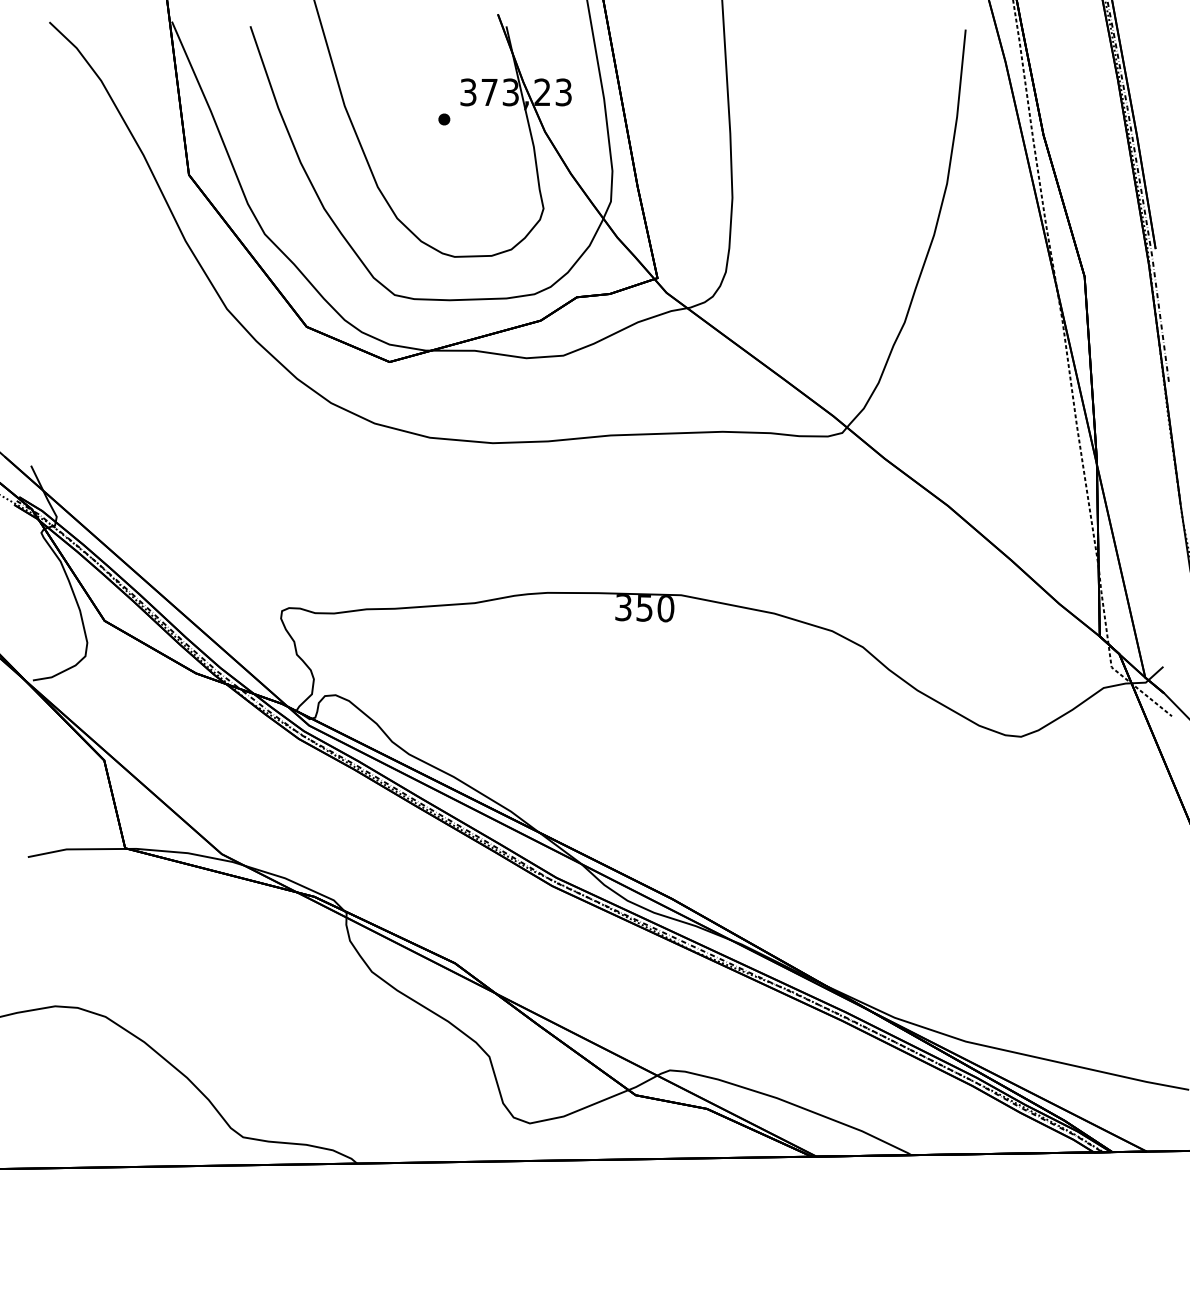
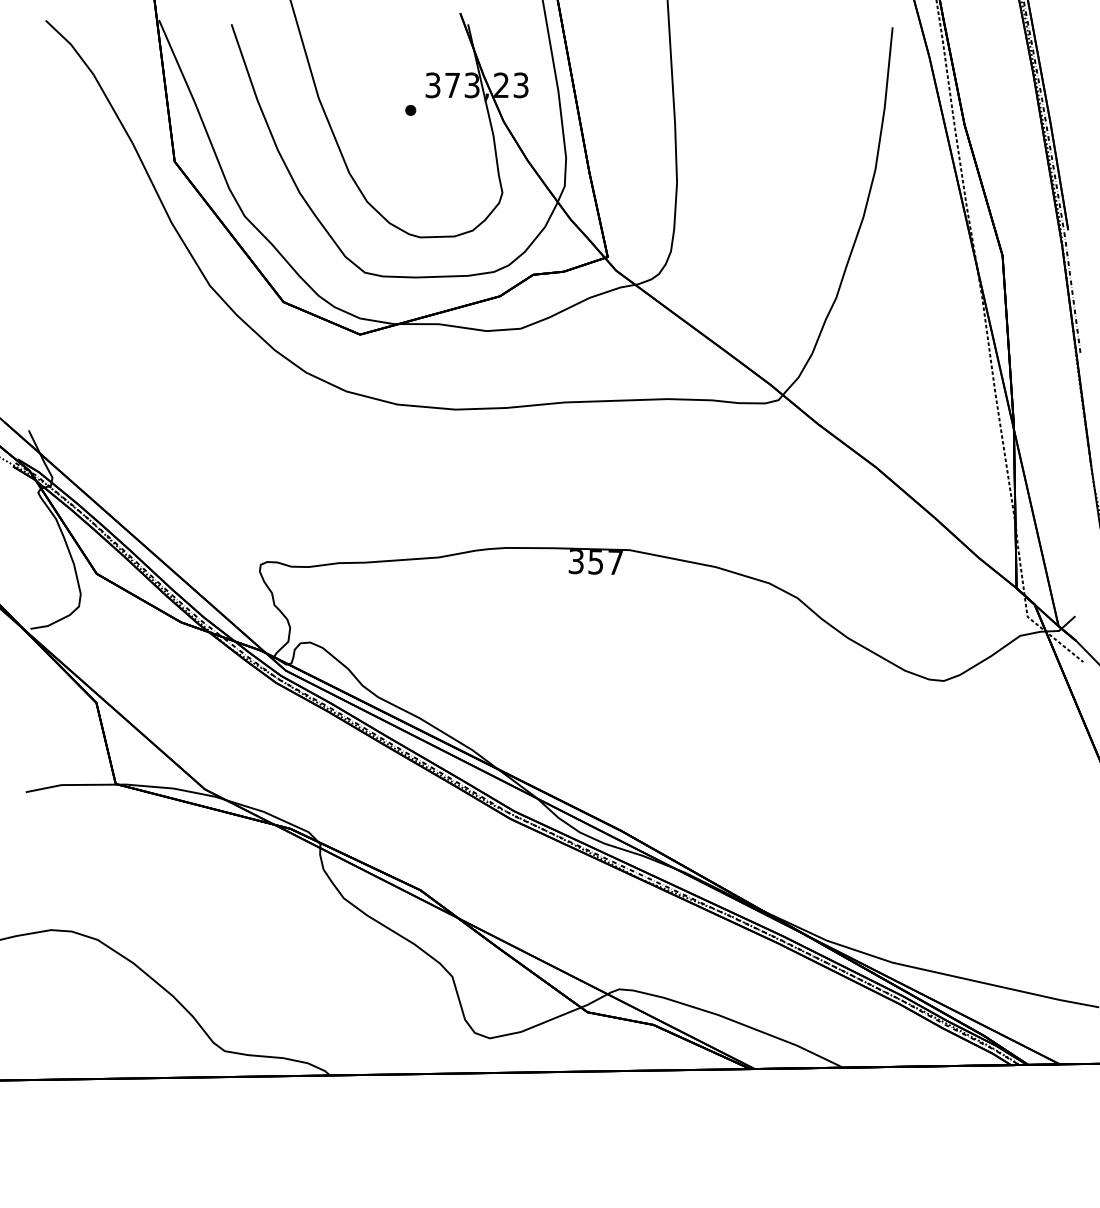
text: (665, 608) -> (615, 562), 350 -> 357

